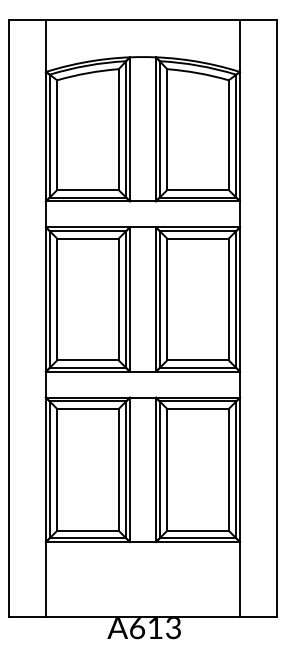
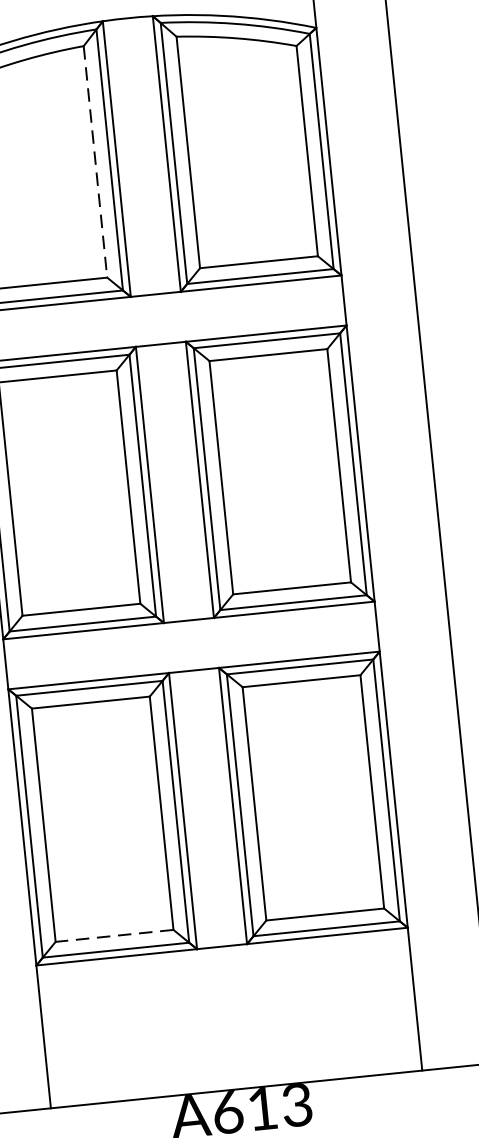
line: (118, 130) -> (95, 163), solid -> dashed
line: (87, 530) -> (113, 935), solid -> dashed

